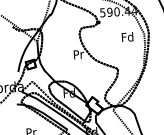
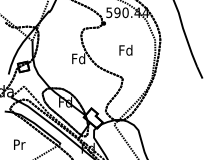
text: (127, 37) -> (125, 50), moved
text: (78, 54) -> (78, 58), Pr -> Fd

